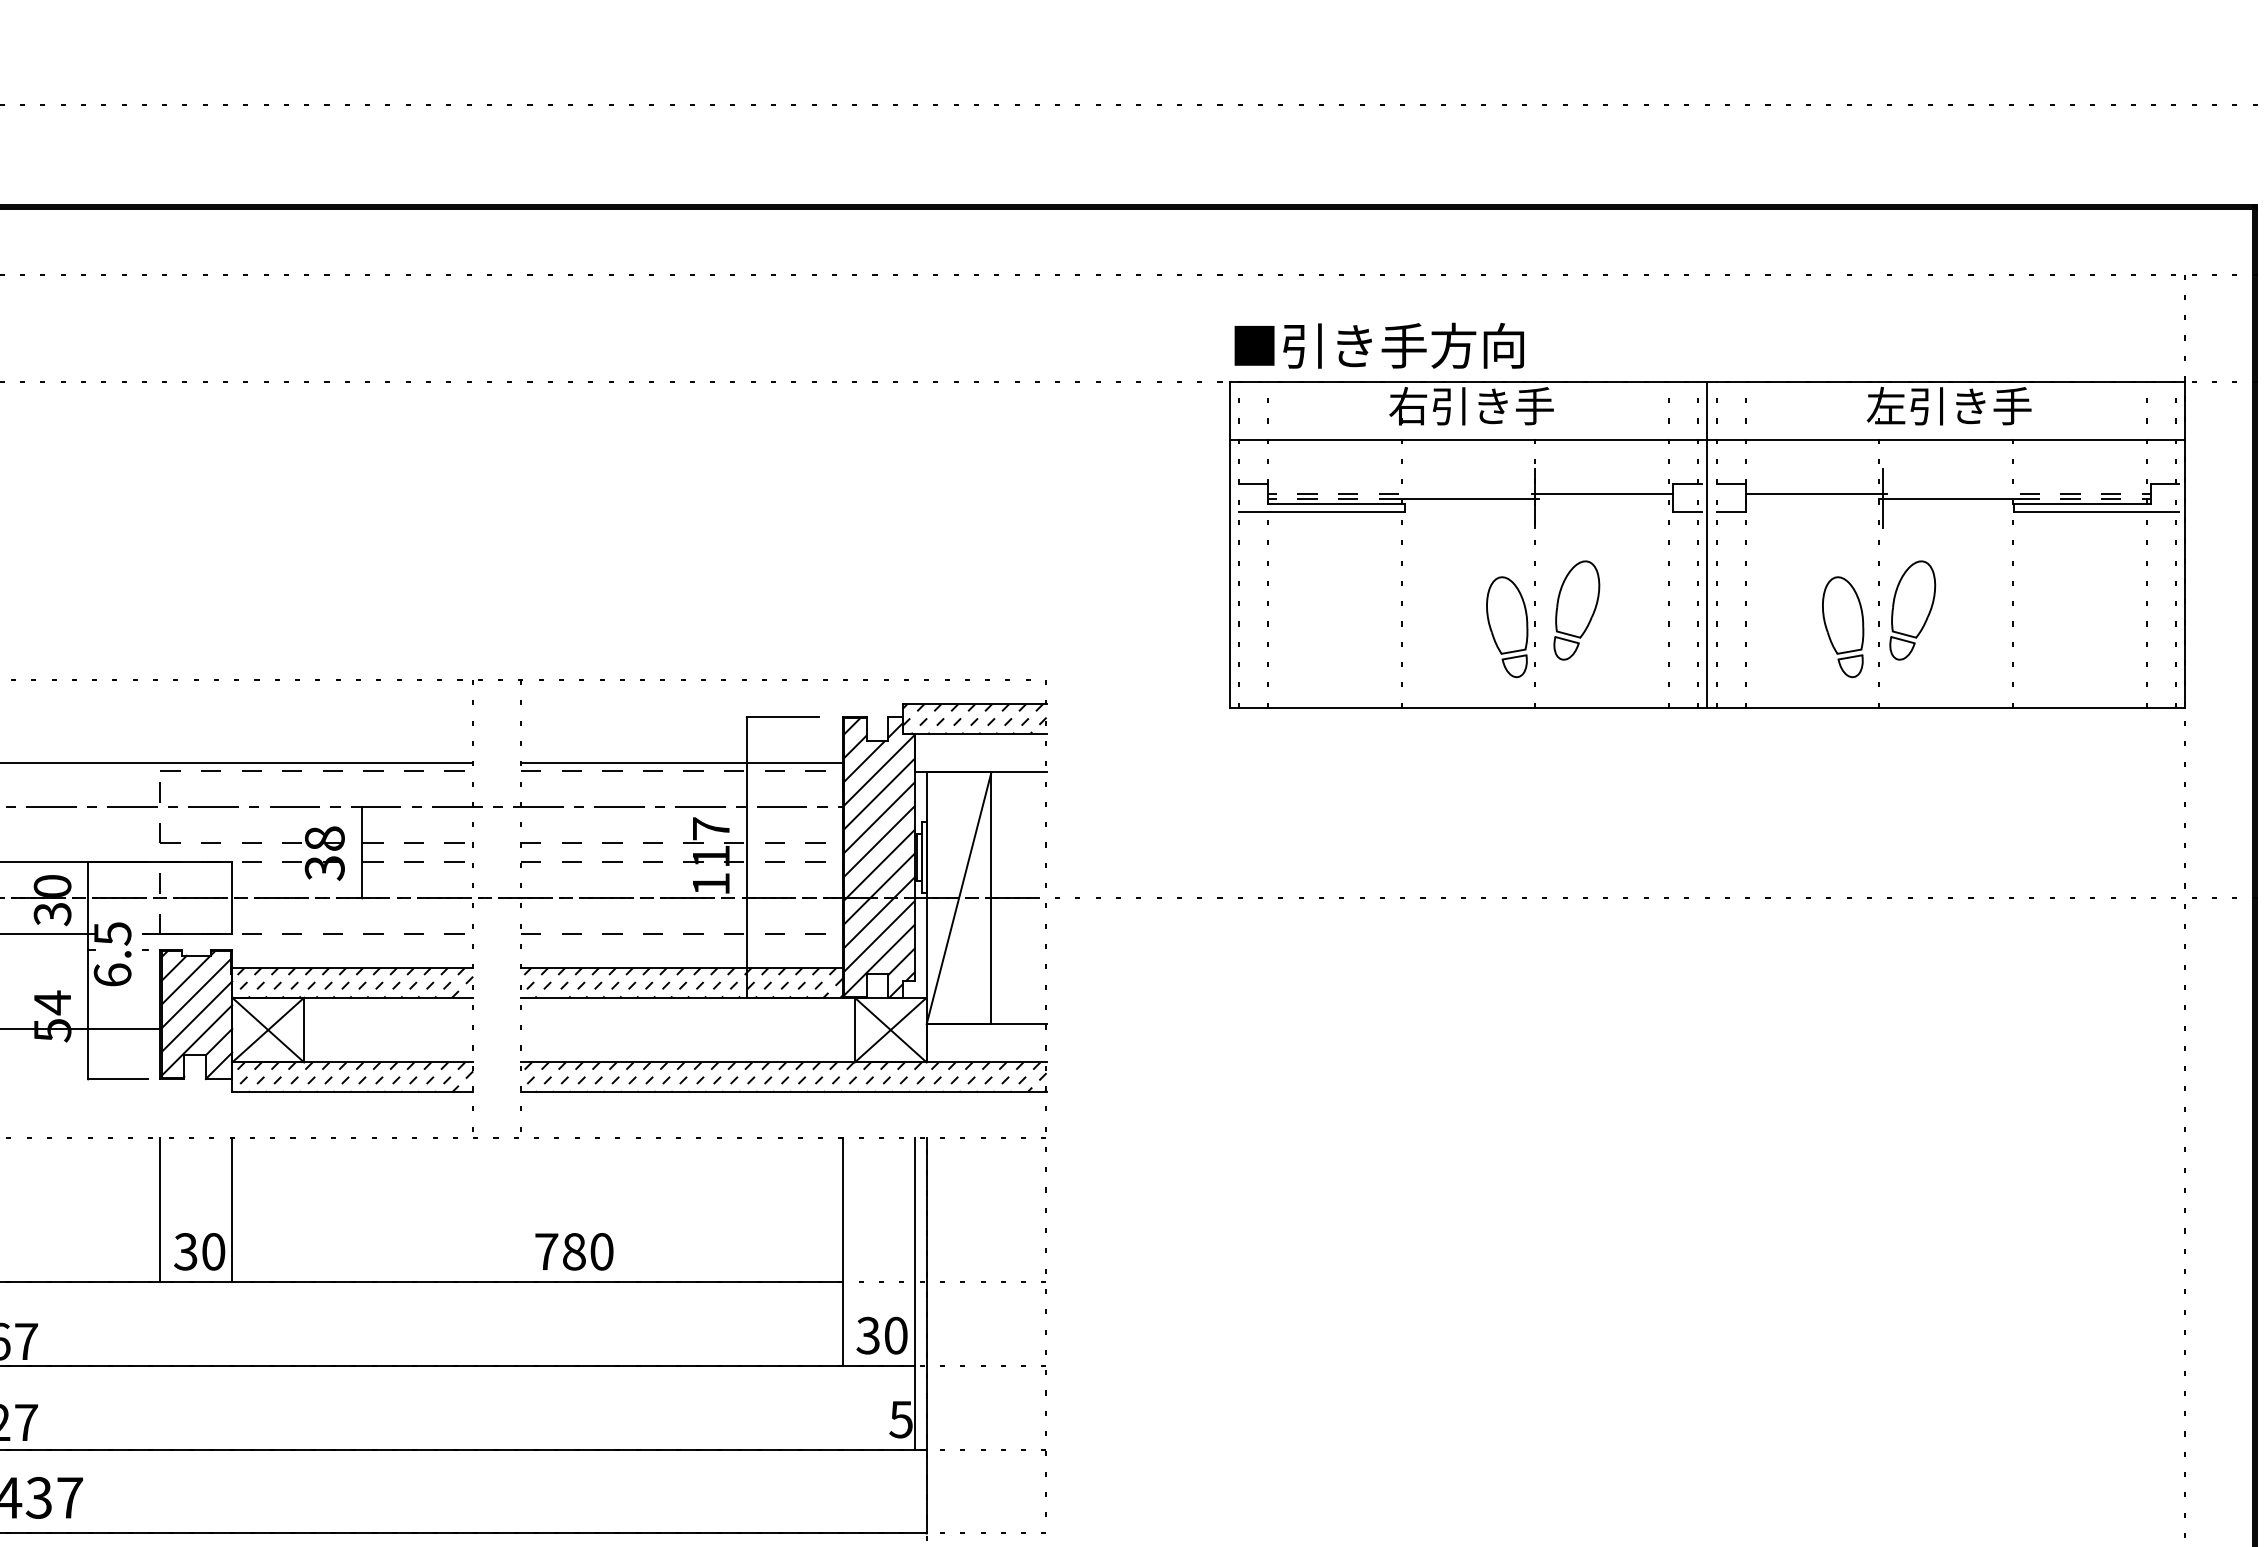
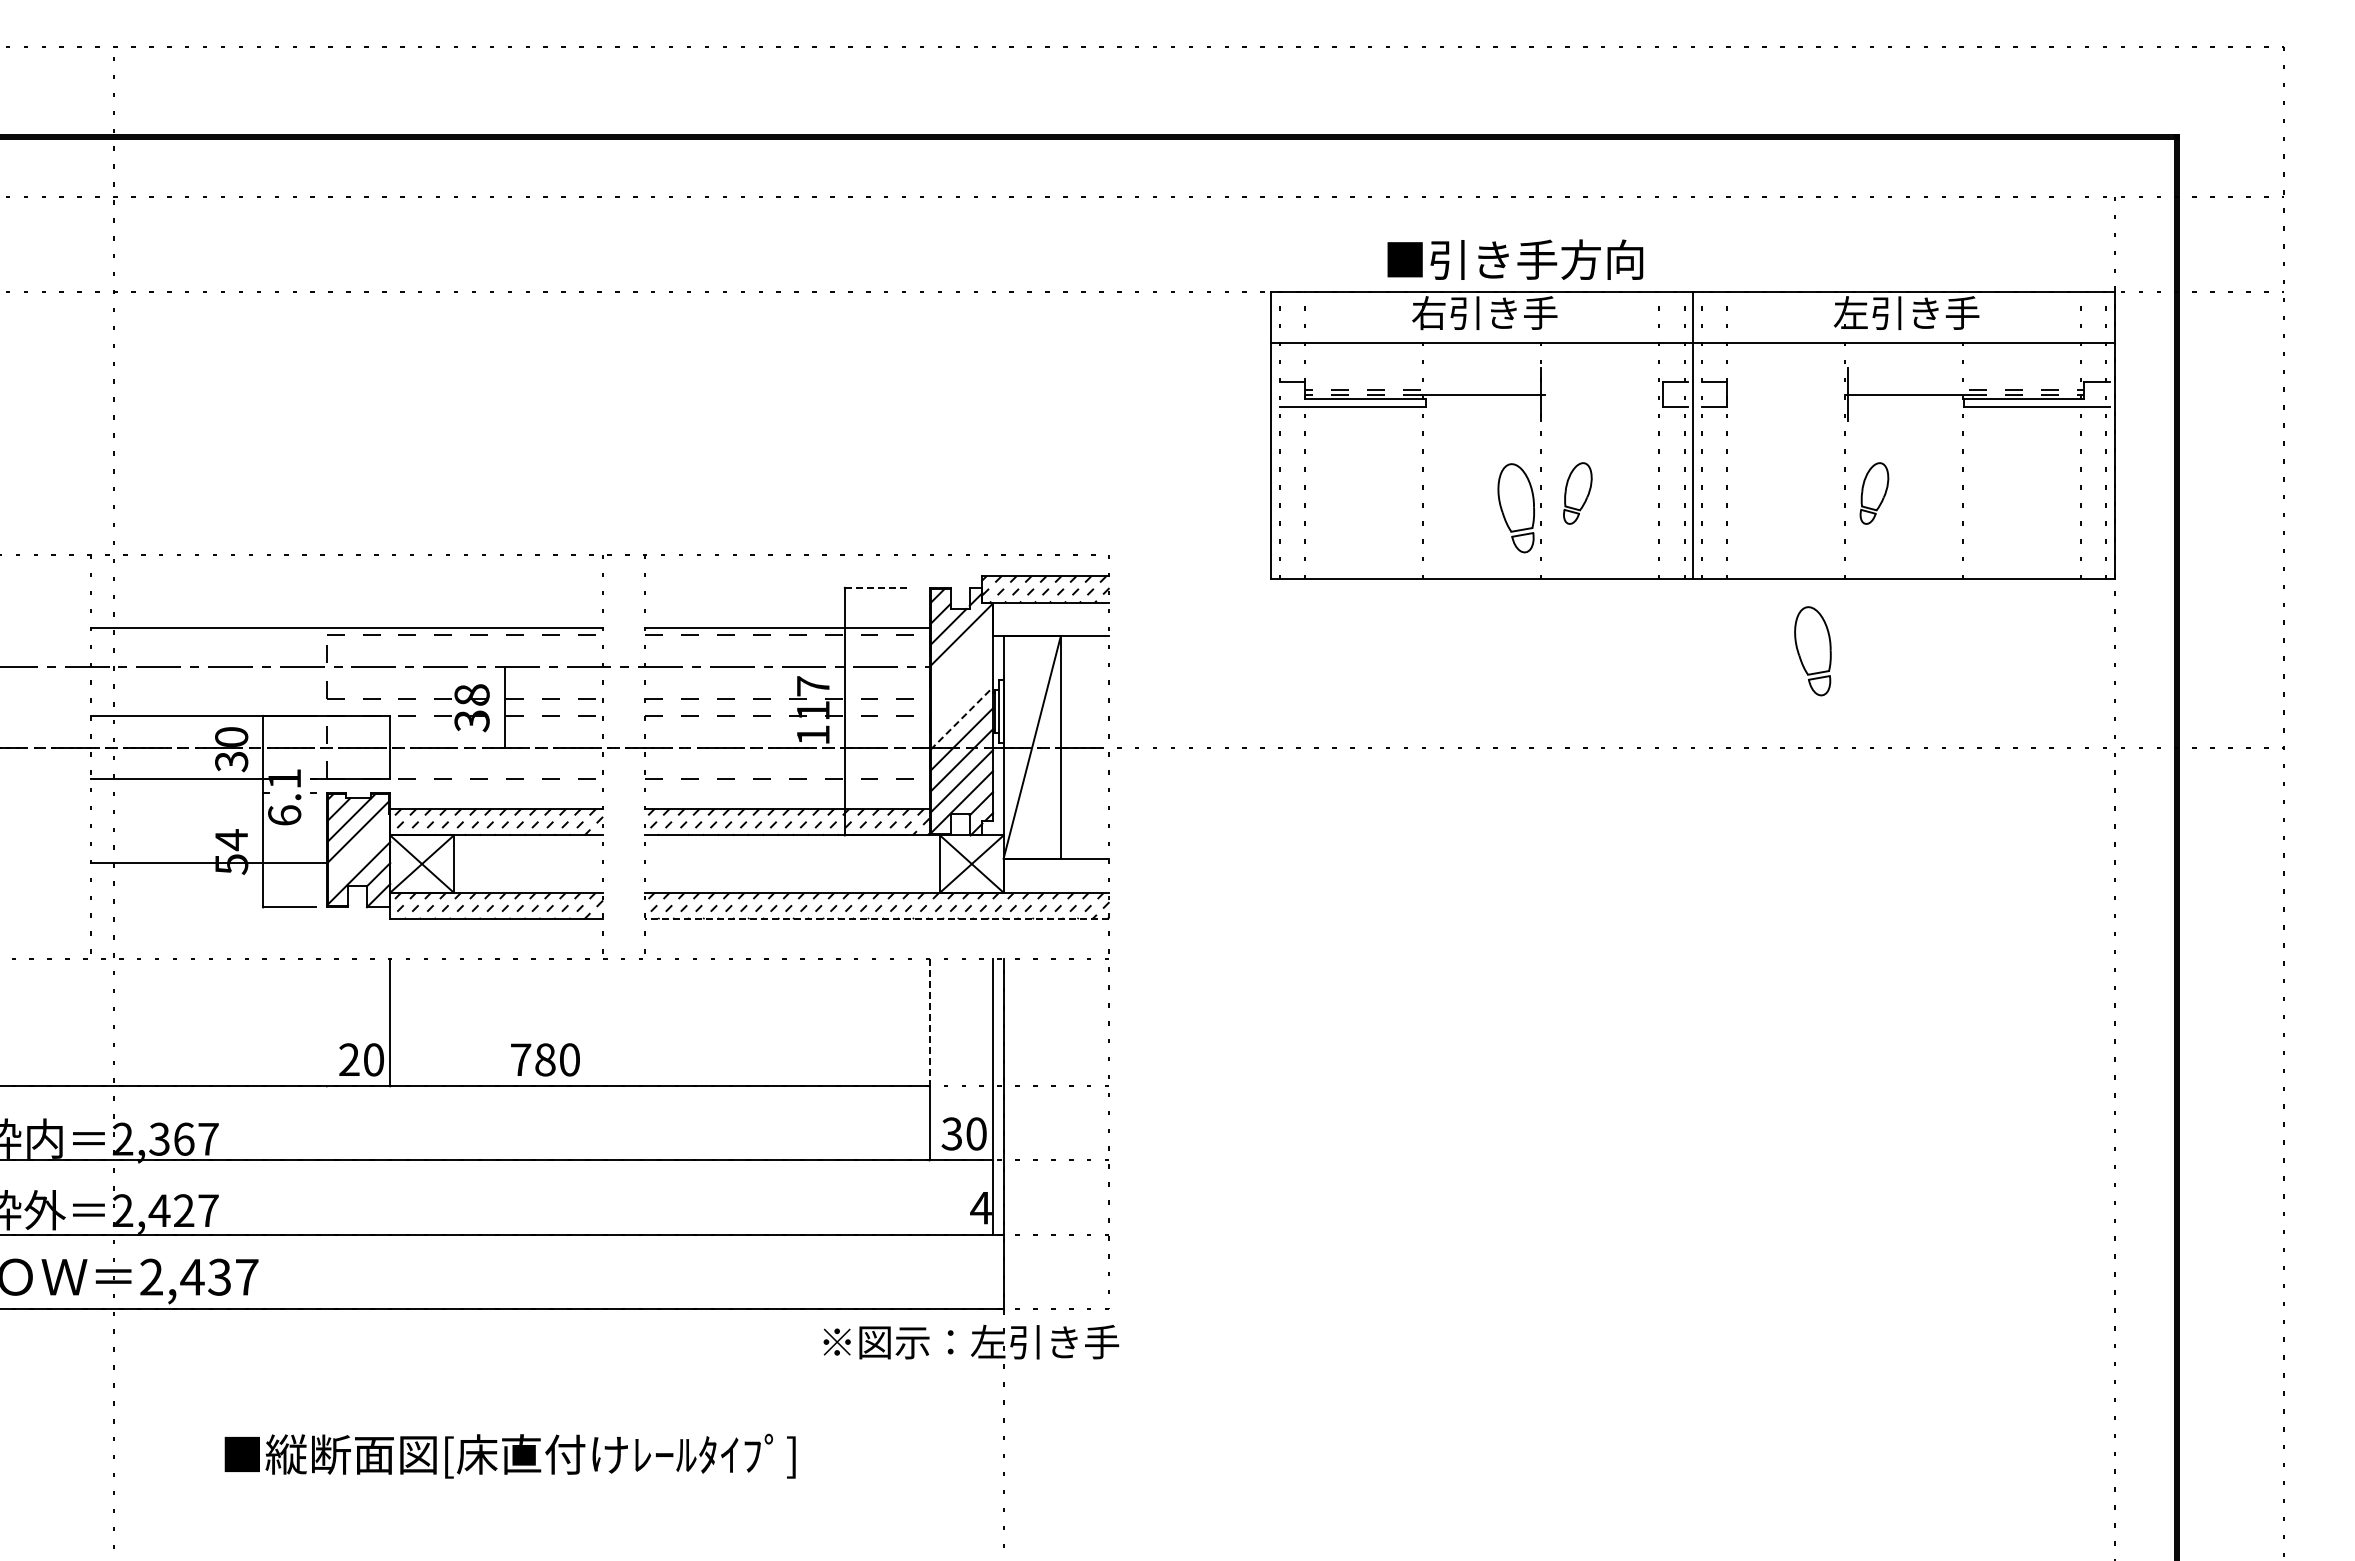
text: (1379, 345) -> (1515, 259), moved
line: (1601, 493) -> (1599, 390), removed
line: (1815, 493) -> (1788, 390), removed
part: (1576, 610) -> (1577, 493), size x0.7
part: (1912, 610) -> (1874, 493), size x0.7
part: (1842, 627) -> (1812, 651), moved
line: (782, 716) -> (876, 587), solid -> dashed
line: (879, 793) -> (961, 655), removed
line: (879, 817) -> (961, 676), removed
line: (879, 841) -> (961, 697), removed
line: (880, 865) -> (962, 718), solid -> dashed
text: (112, 934) -> (284, 779), 6.5 -> 6.1
line: (196, 1016) -> (358, 852), removed
line: (782, 1092) -> (876, 919), solid -> dashed
line: (160, 1209) -> (326, 1022), removed
line: (842, 1209) -> (929, 1022), solid -> dashed
text: (574, 1251) -> (545, 1059), moved
text: (184, 1252) -> (348, 1060), 30 -> 20
text: (900, 1420) -> (980, 1208), 5 -> 4

